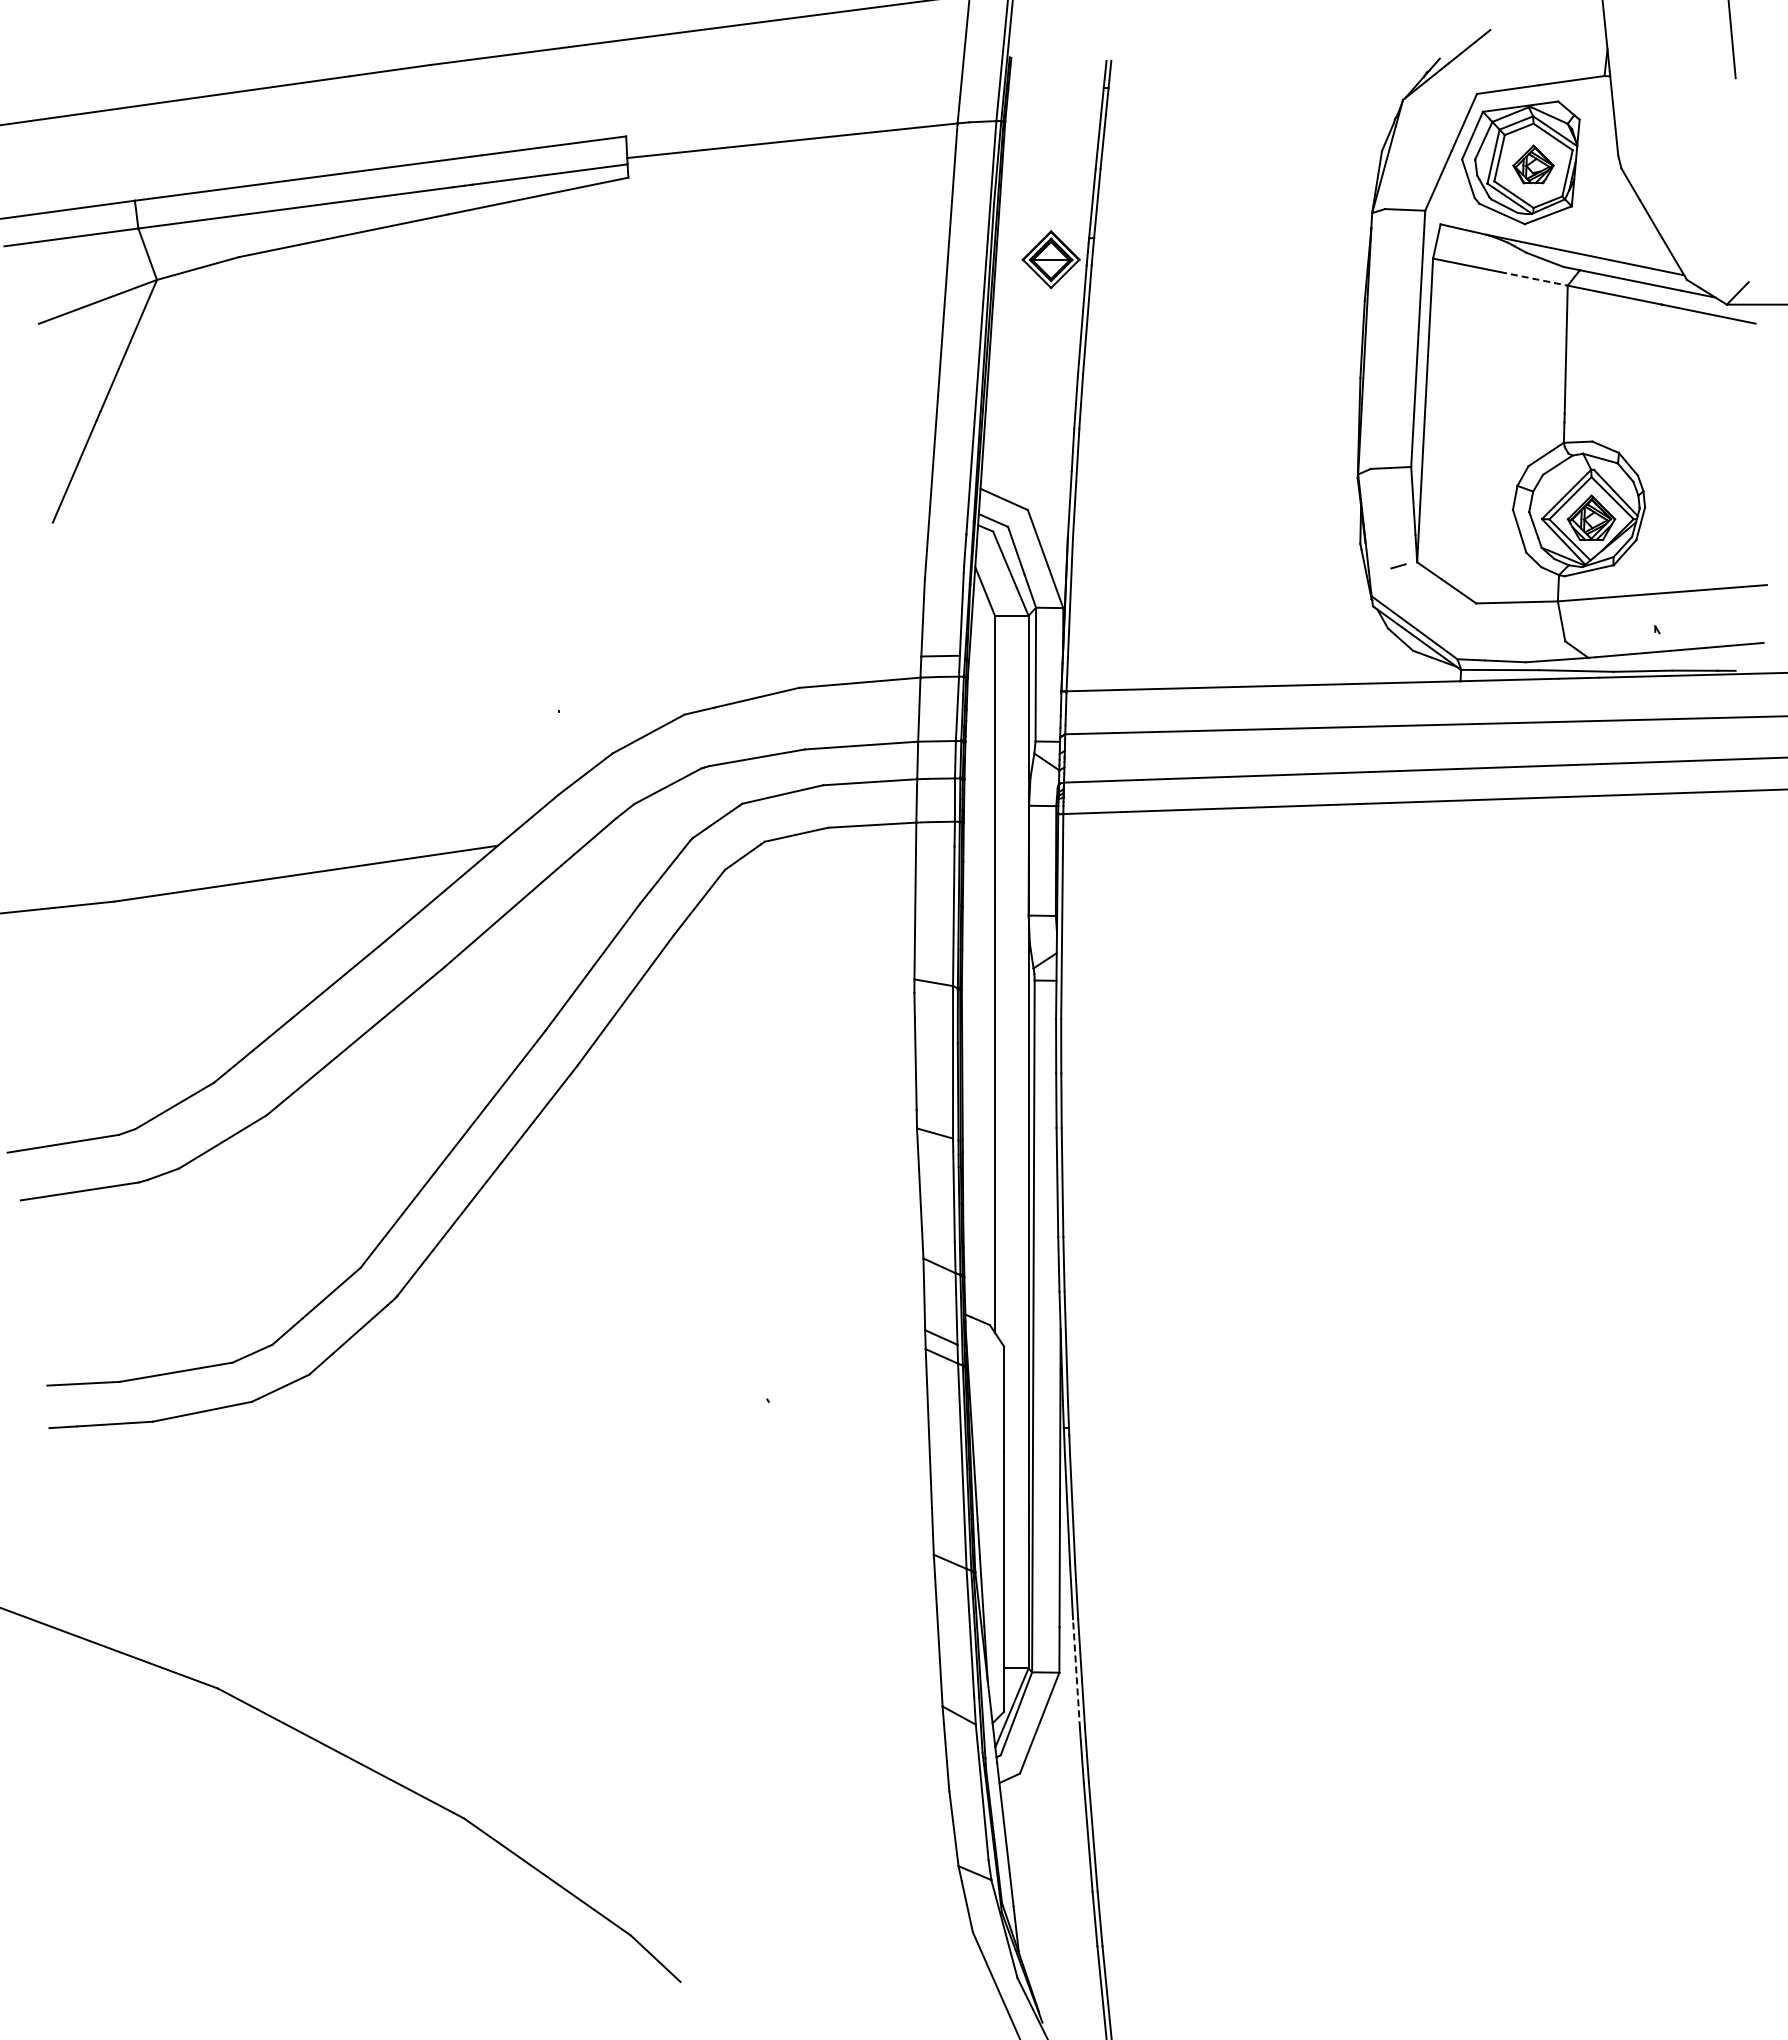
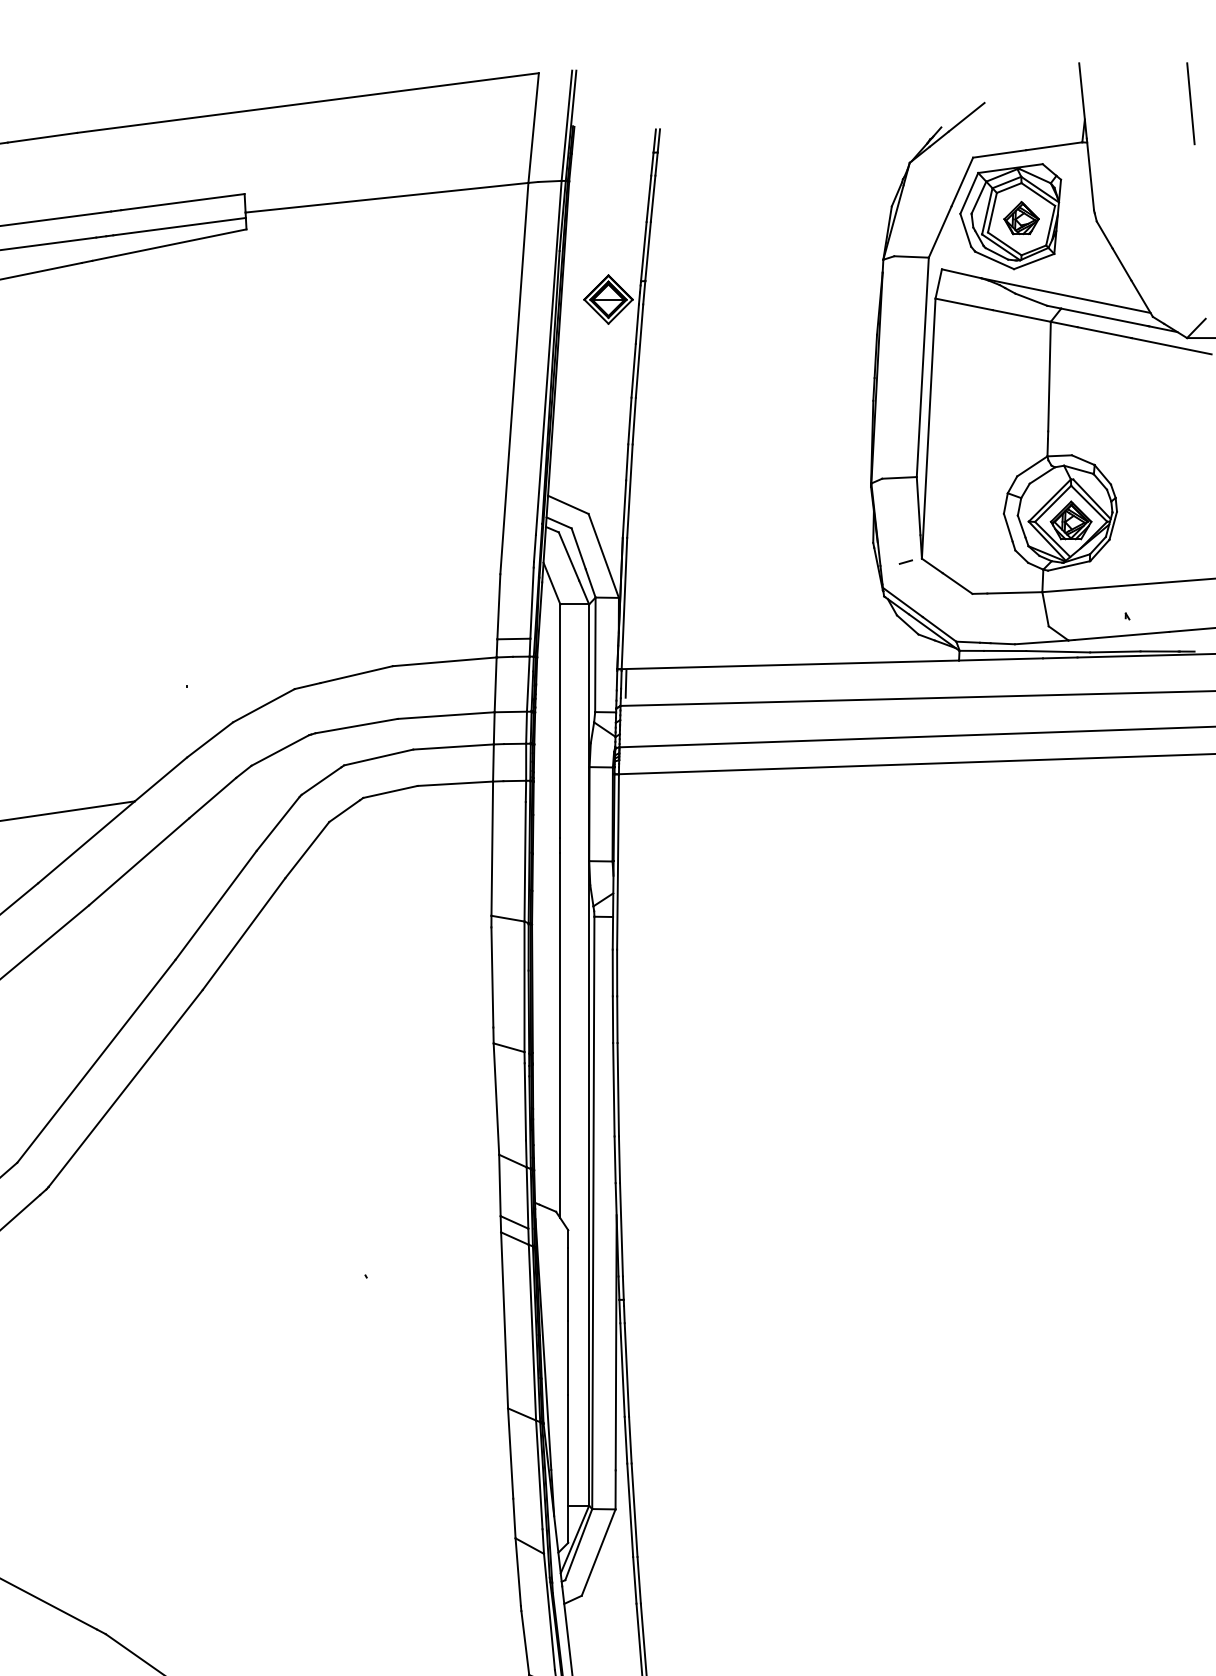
line: (1533, 278) -> (1021, 315), dashed -> solid
line: (1071, 708) -> (625, 683), added
line: (1076, 1673) -> (630, 1510), dashed -> solid

